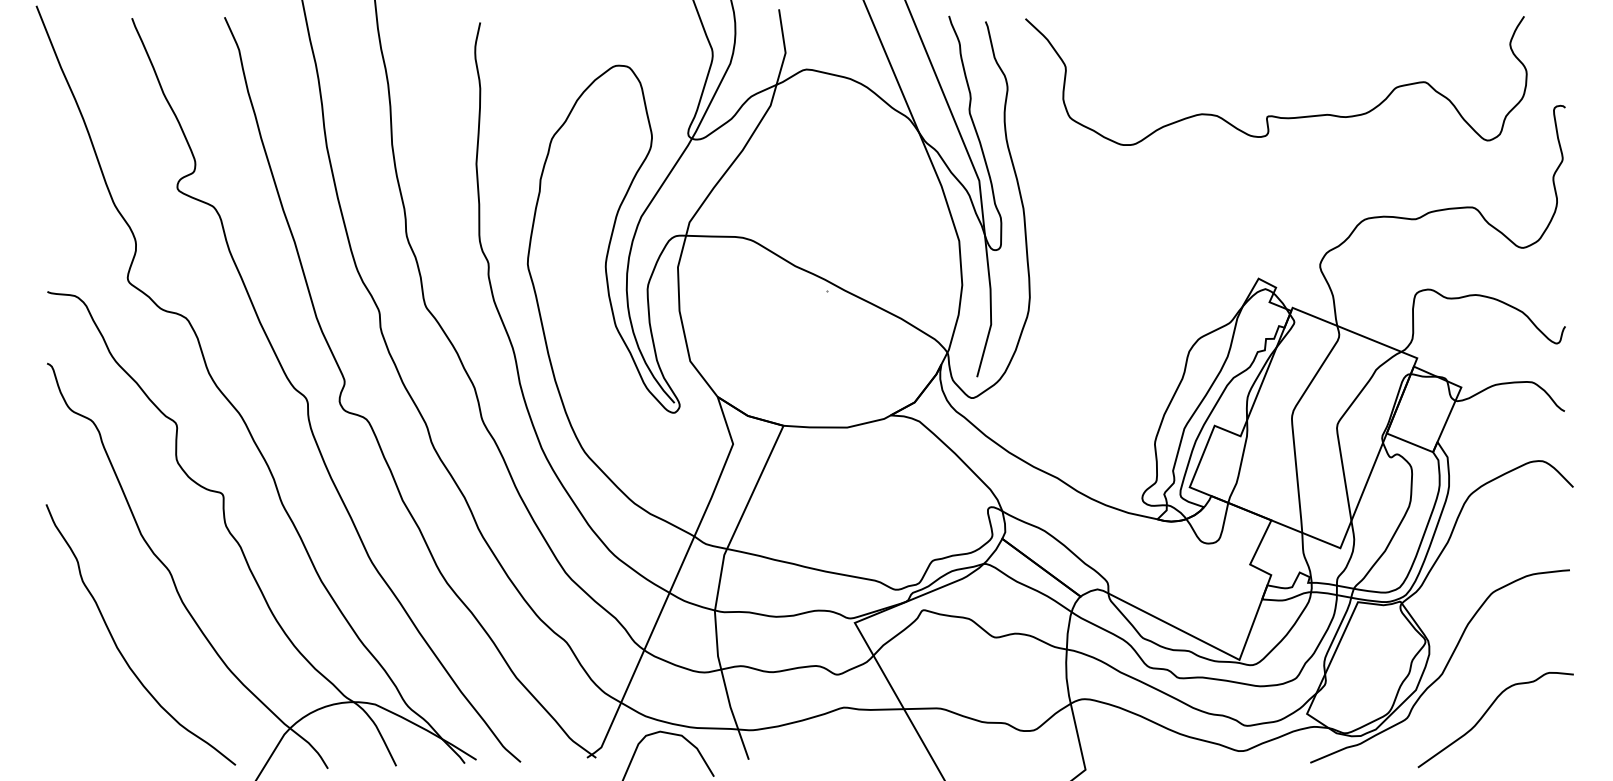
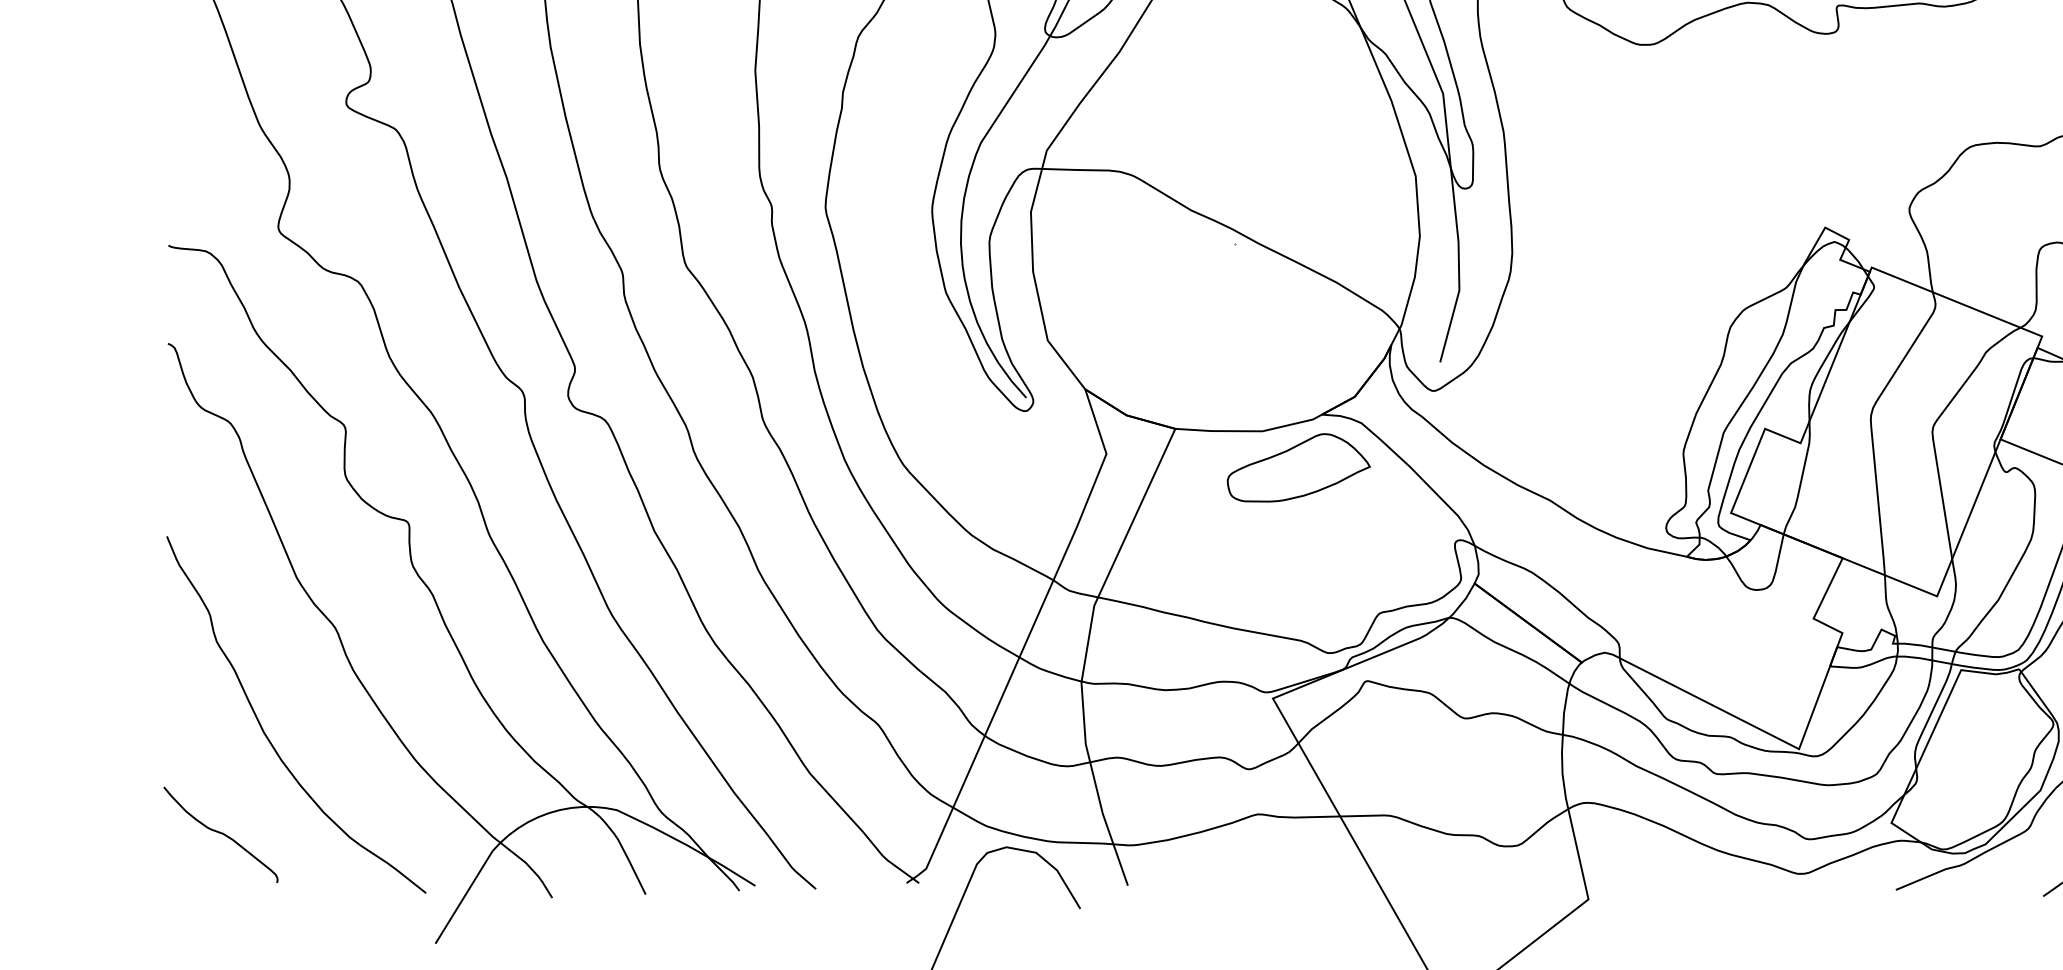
part: (873, 453) -> (1298, 466), added
curve: (85, 722) -> (220, 834), added

